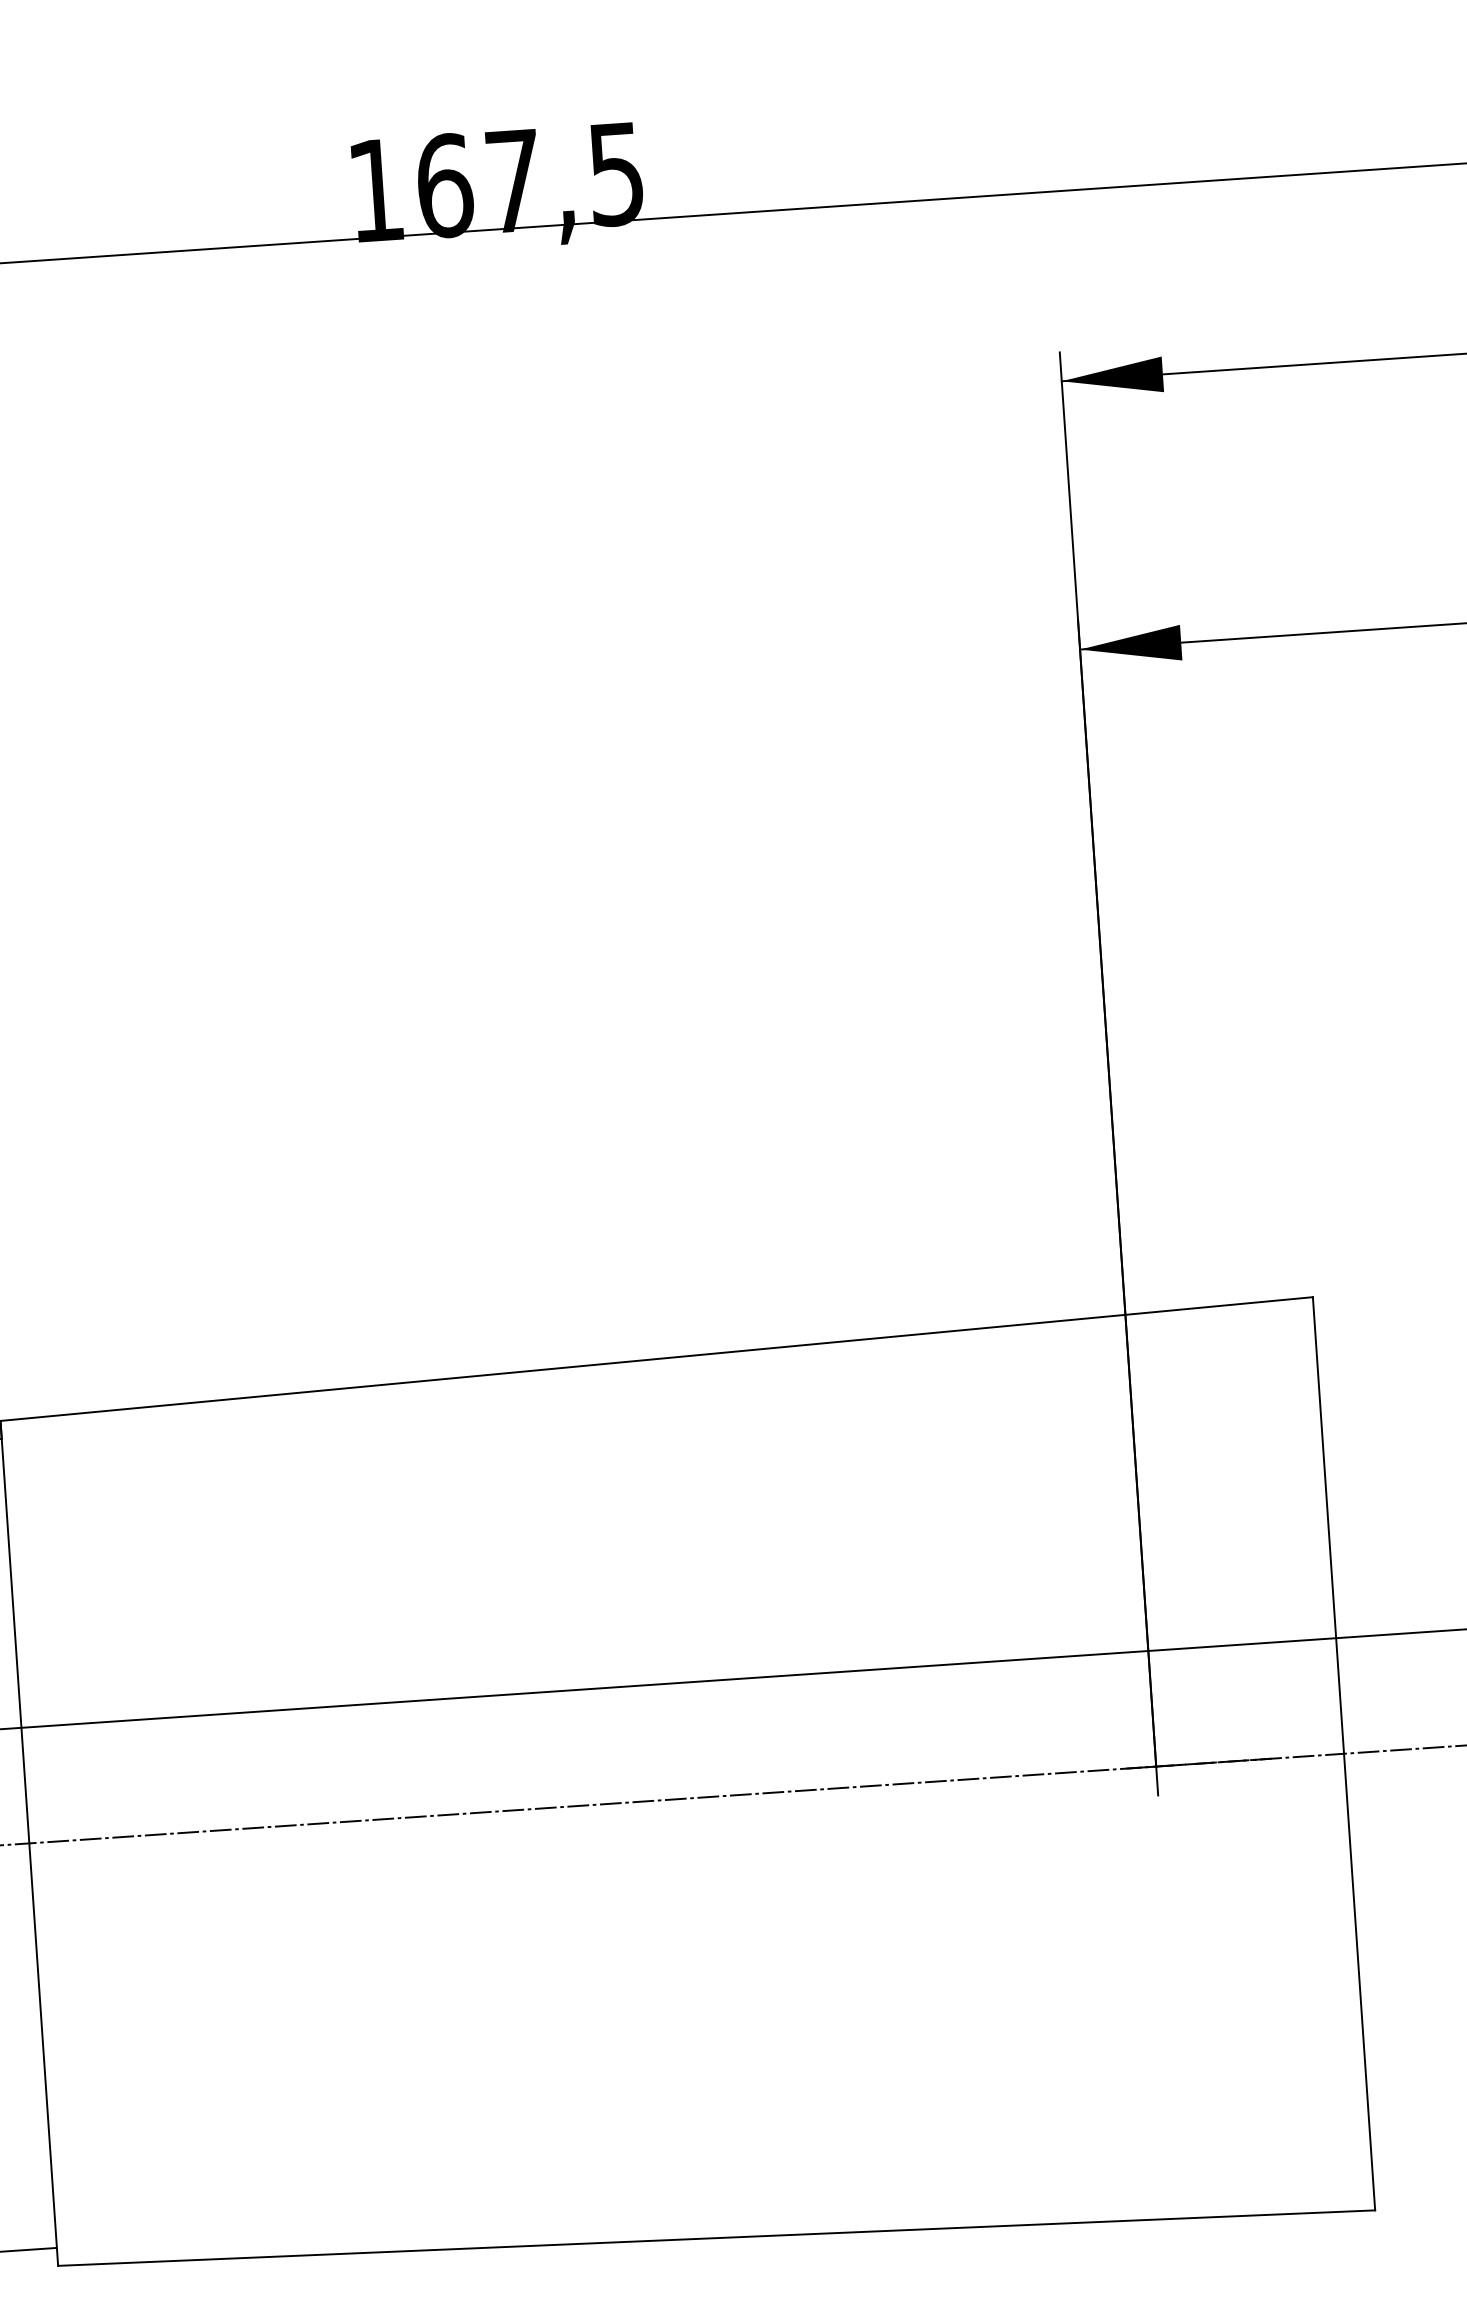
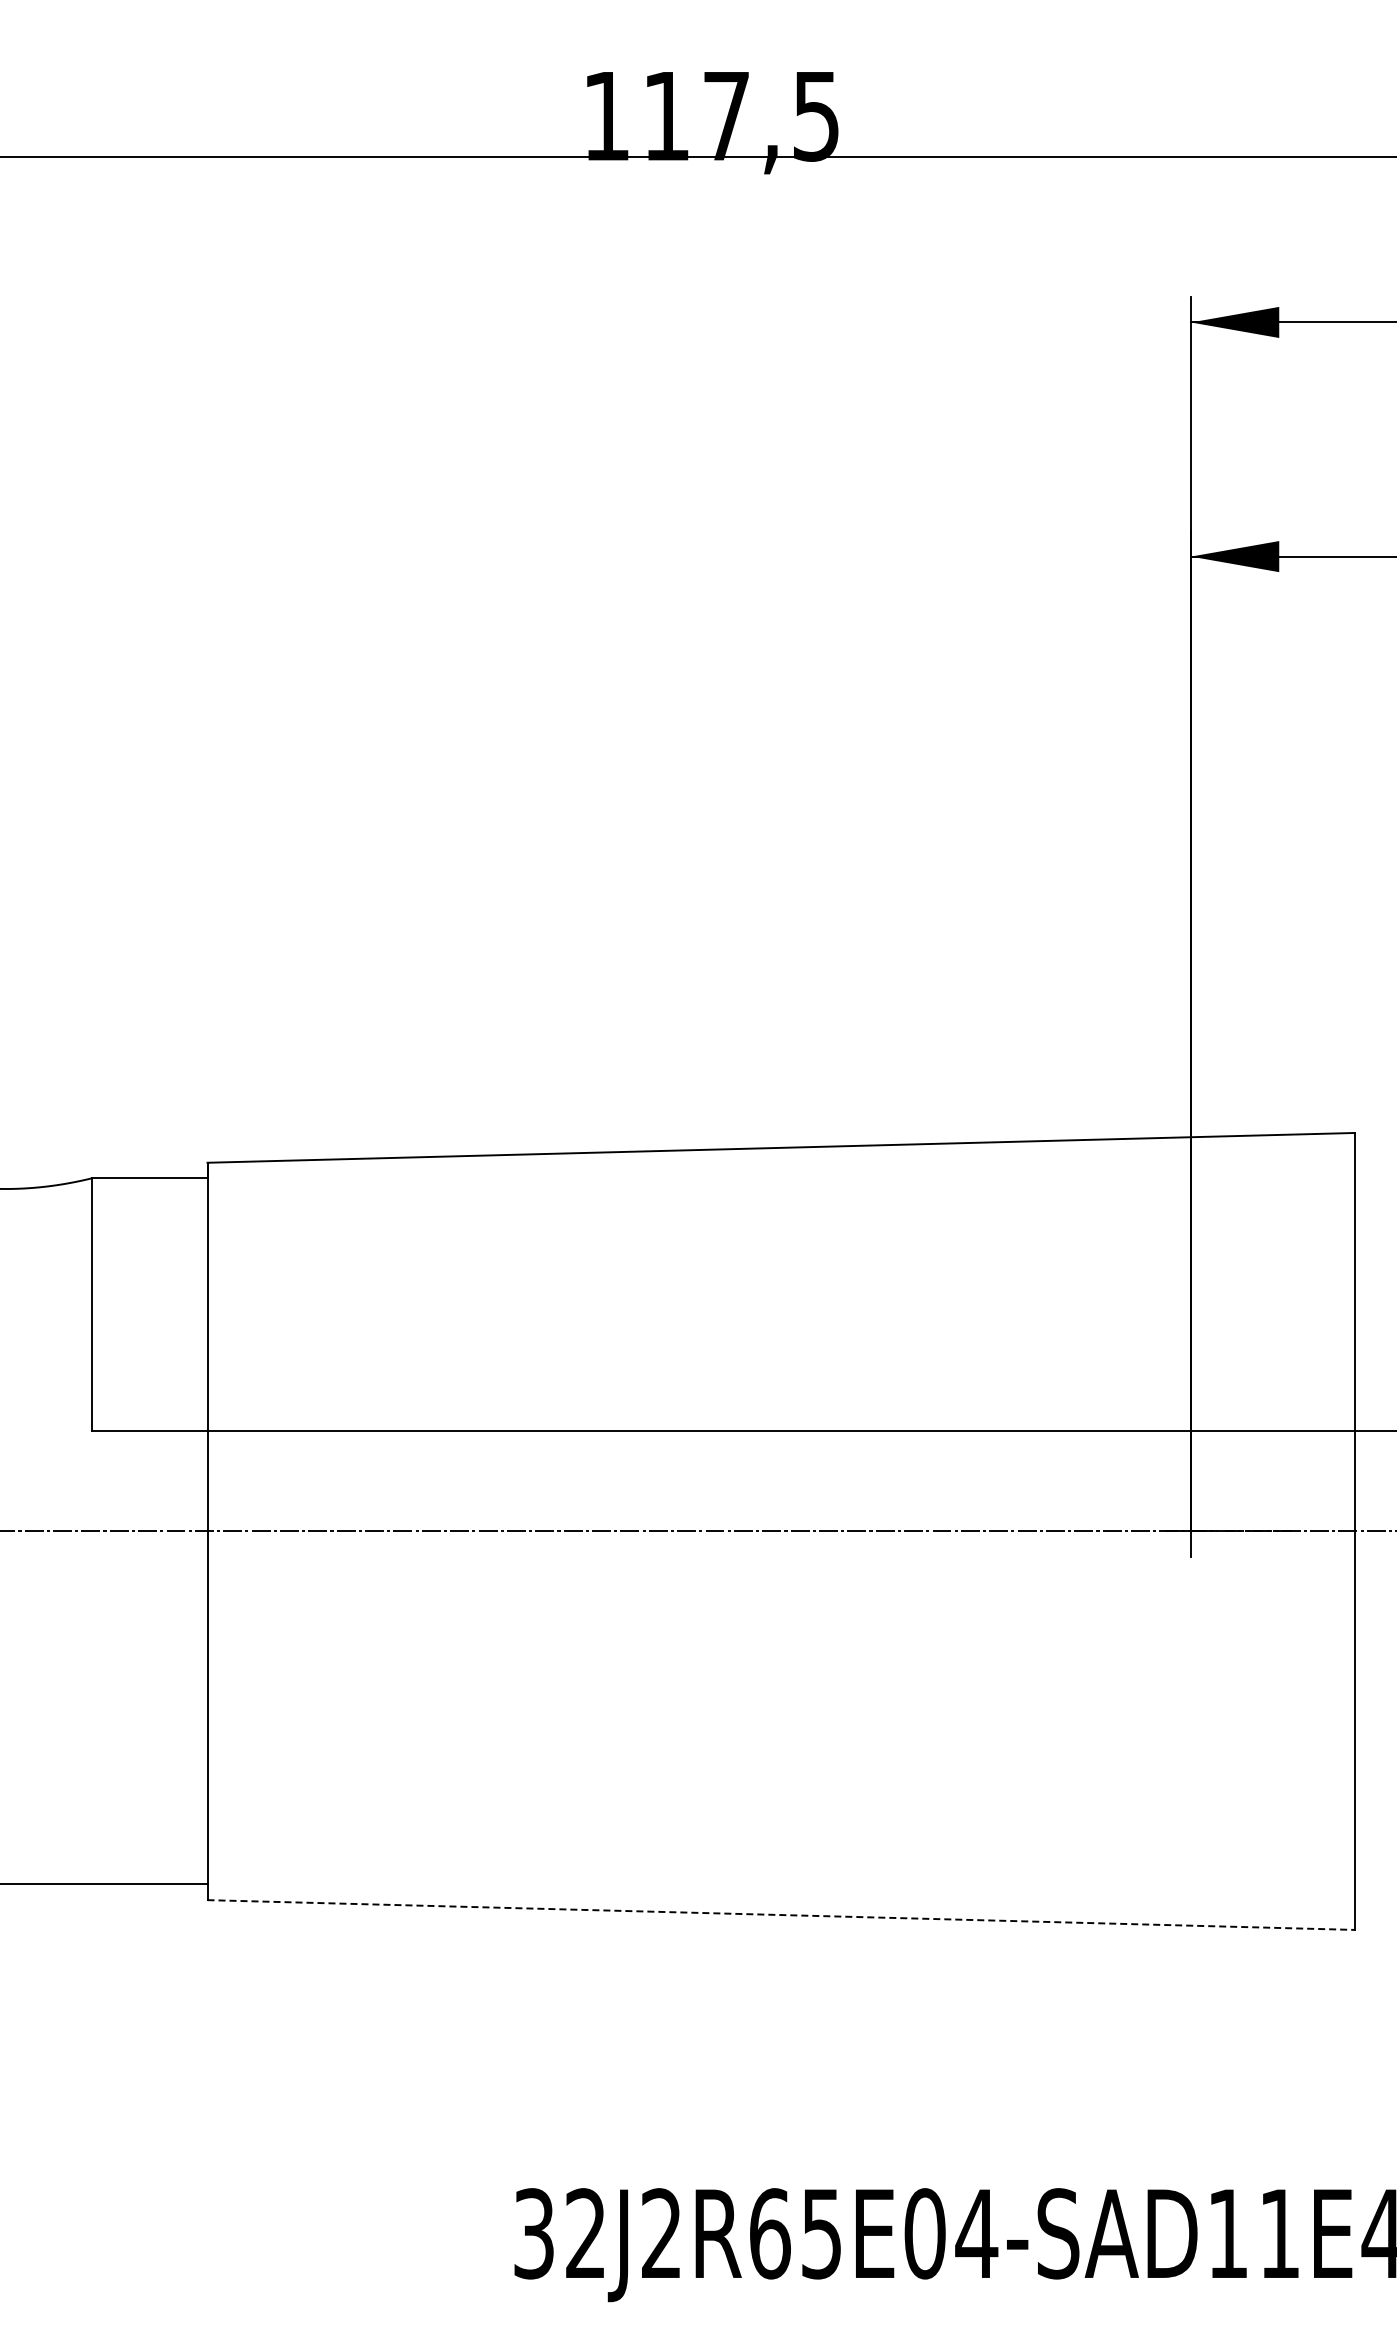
text: (444, 185) -> (666, 115), 167,5 -> 117,5
line: (717, 2238) -> (781, 1915), solid -> dashed

